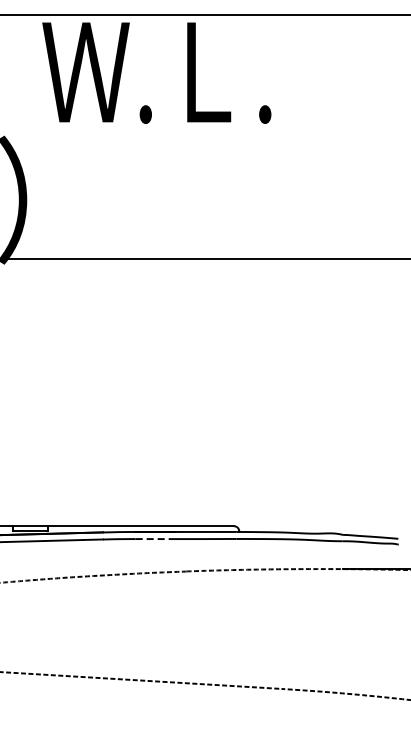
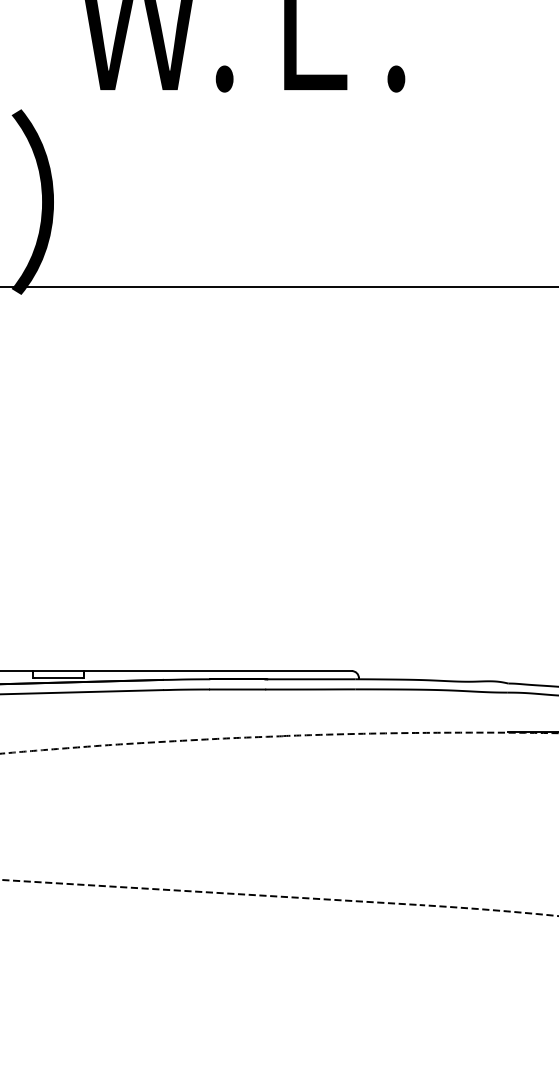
line: (155, 539) -> (238, 690), dashed -> solid

